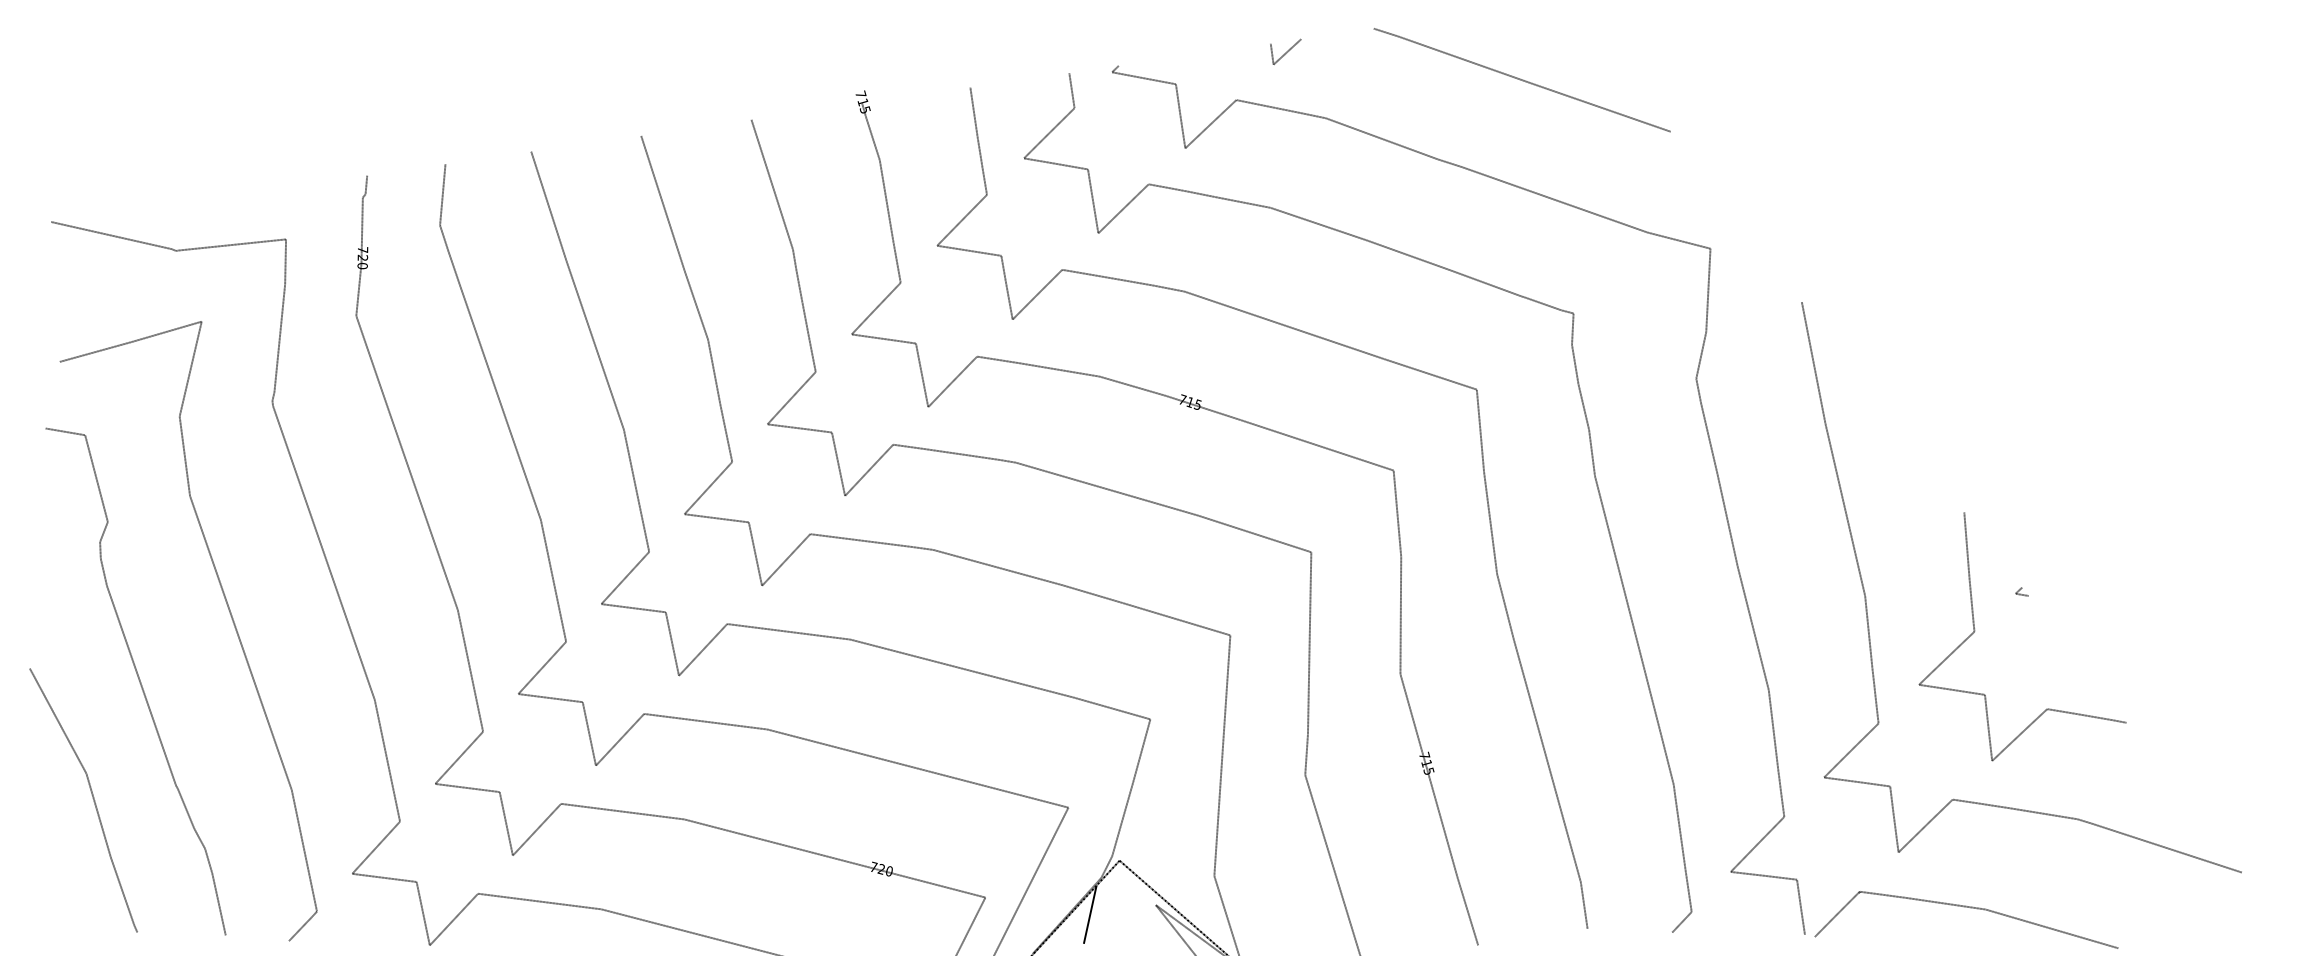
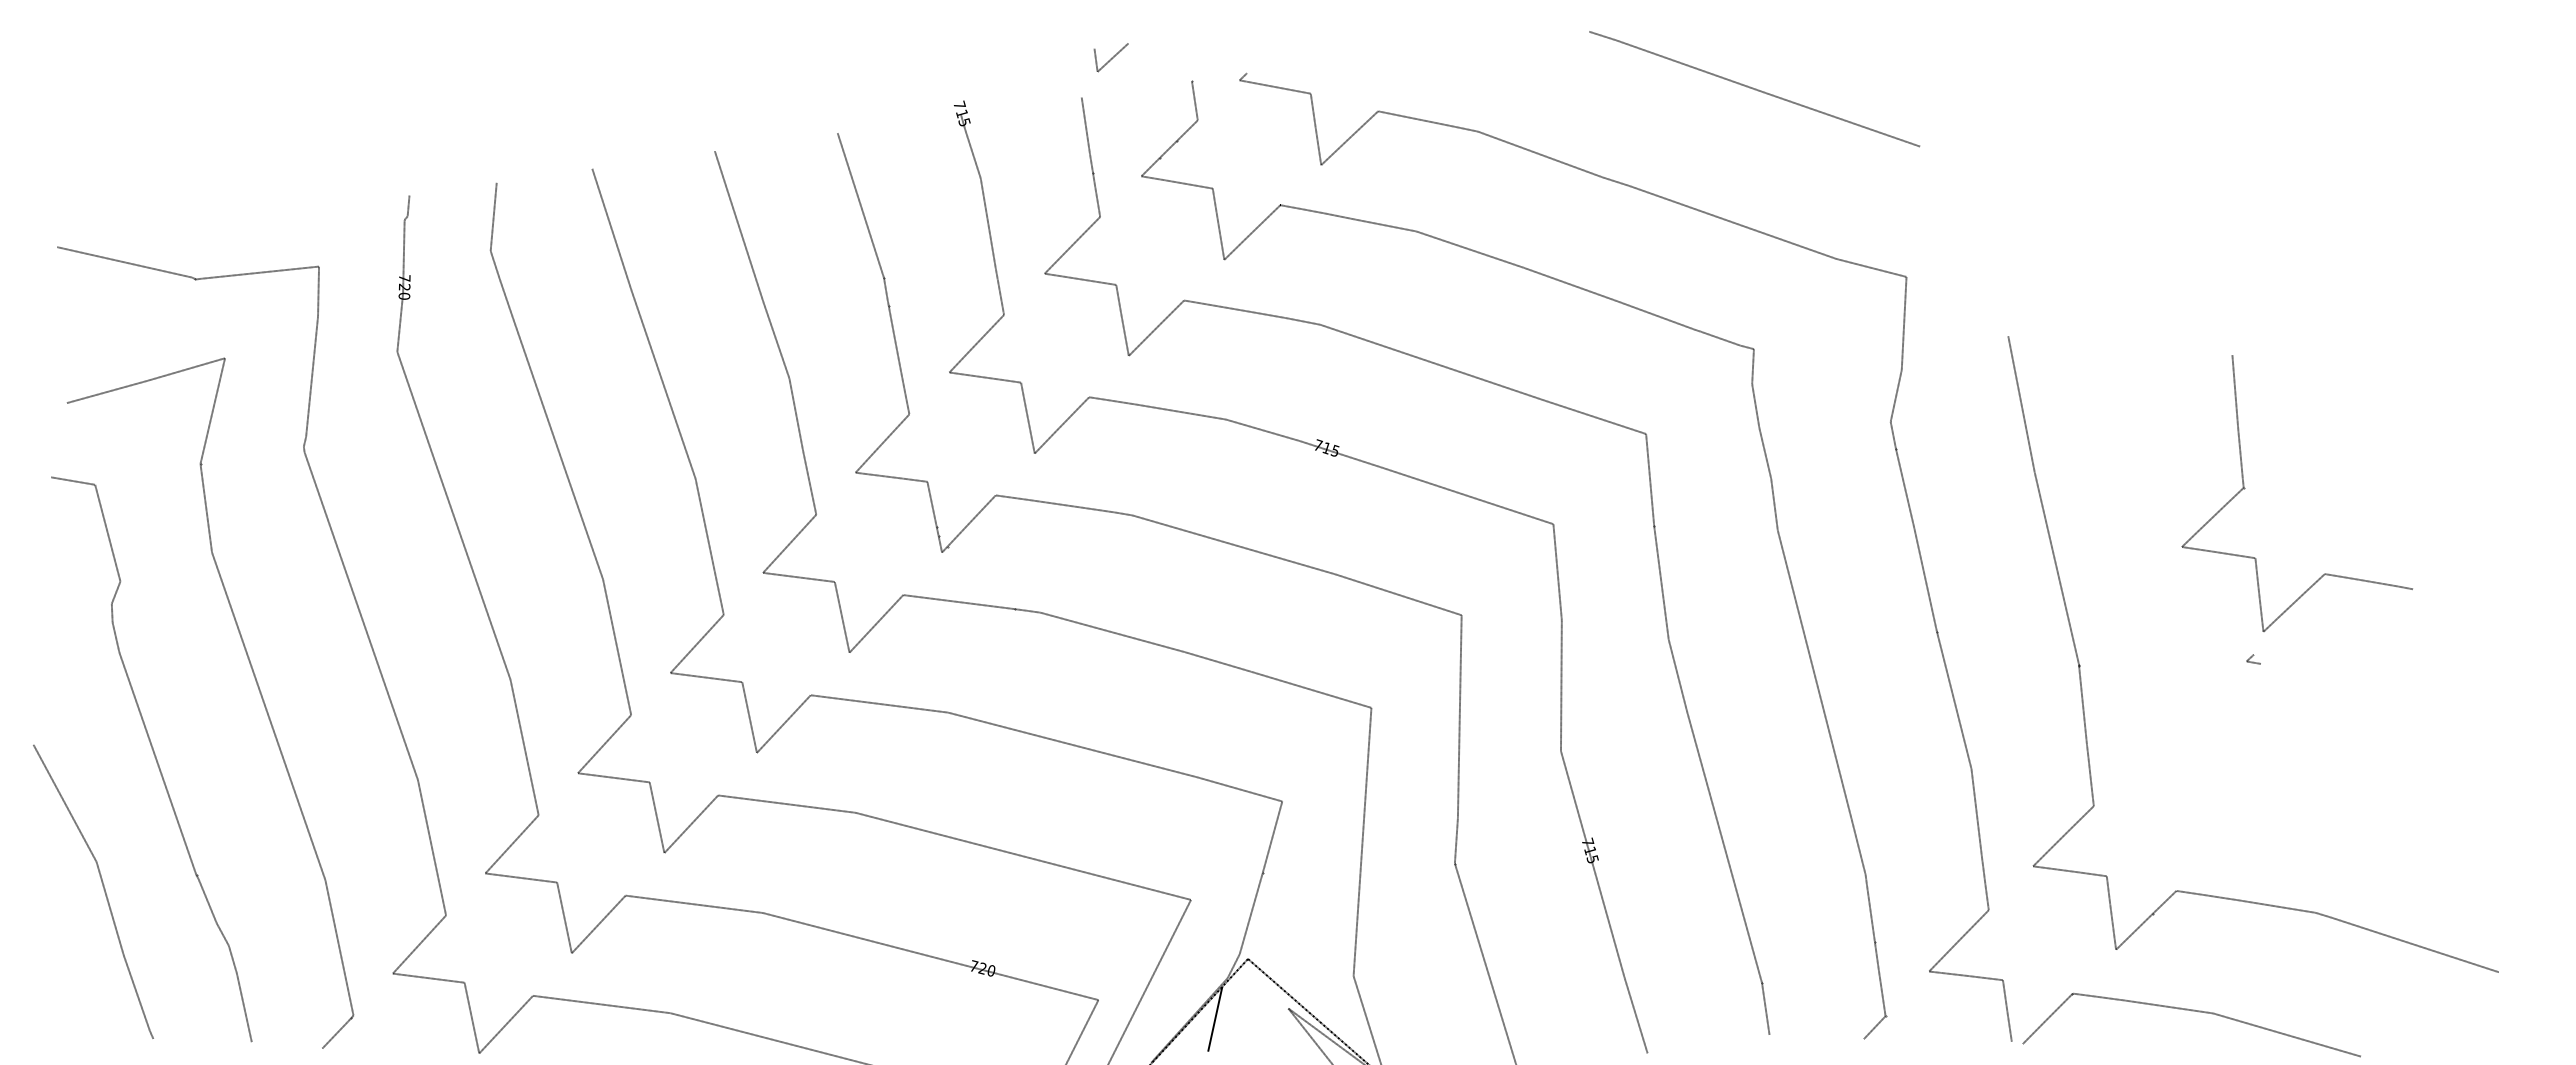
line: (1286, 51) -> (1111, 57), moved
line: (1522, 80) -> (1754, 89), moved
curve: (1976, 632) -> (2245, 488), moved

